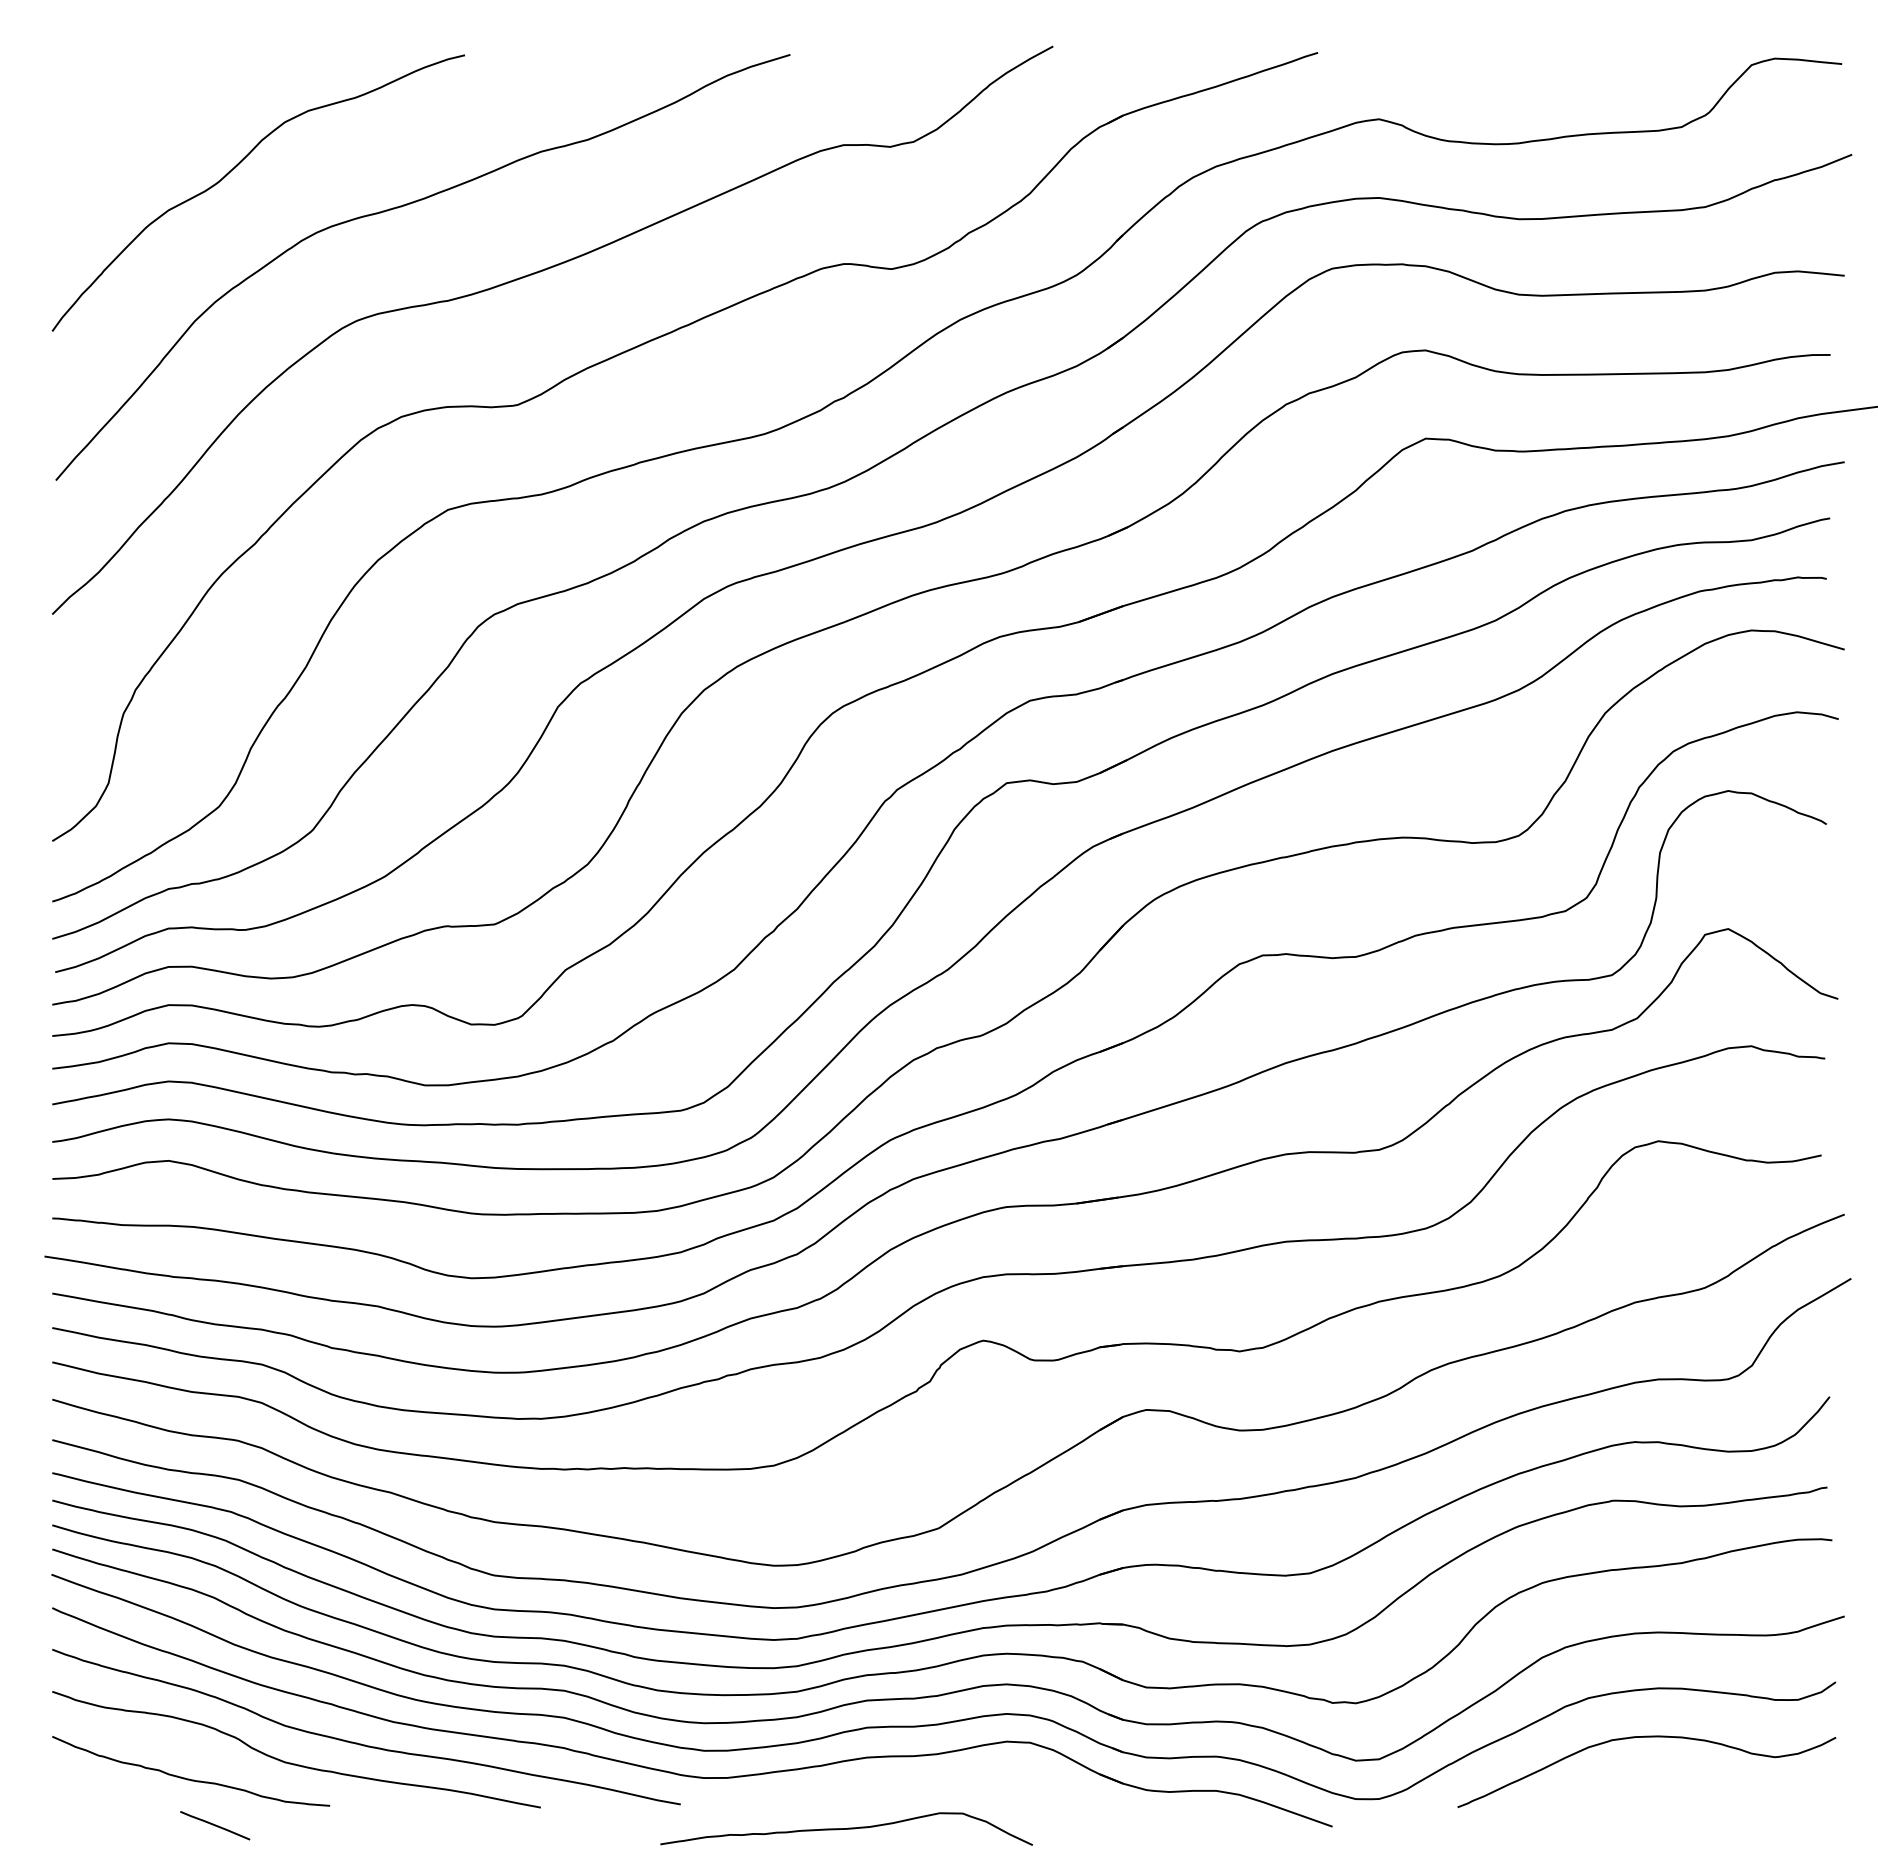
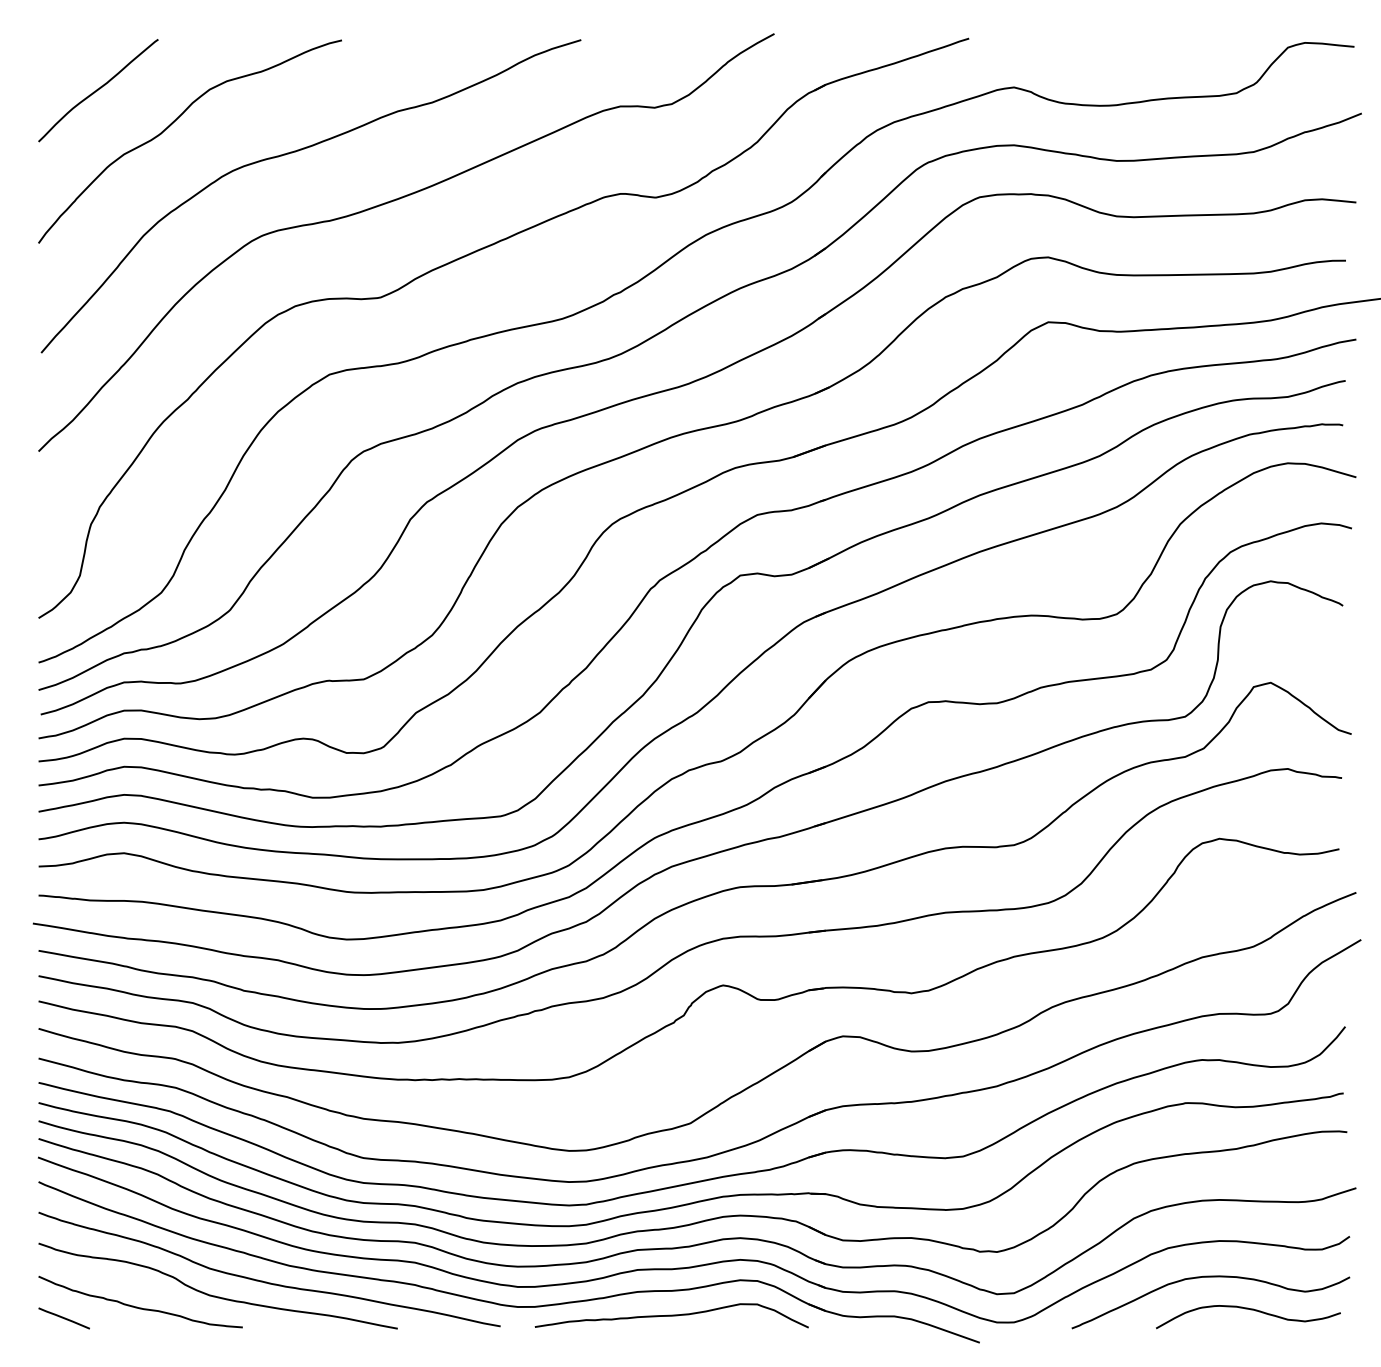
curve: (133, 123) -> (98, 90), added
curve: (1701, 1782) -> (1251, 1310), added
line: (215, 1825) -> (64, 1318), moved
curve: (846, 1828) -> (671, 1315), moved

